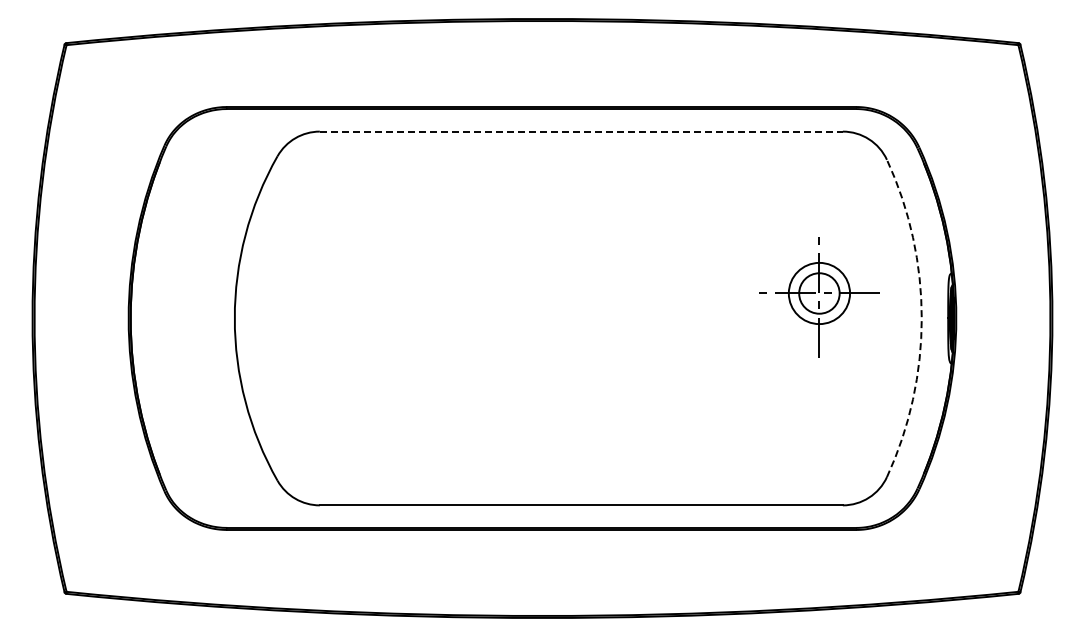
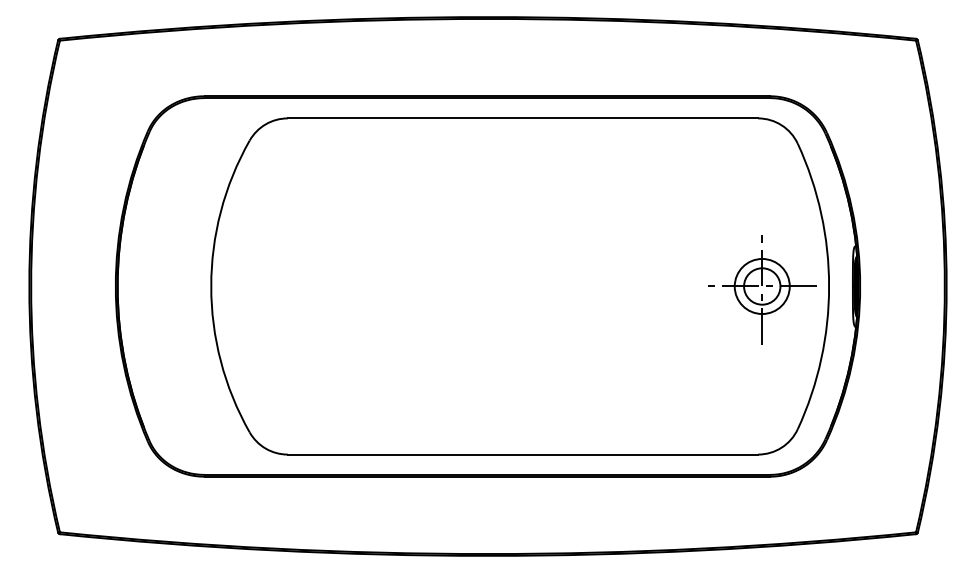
line: (581, 131) -> (523, 118), dashed -> solid
part: (819, 297) -> (762, 290), moved
arc: (921, 318) -> (828, 286), dashed -> solid

